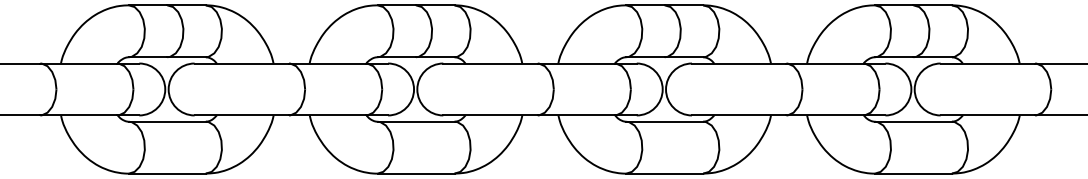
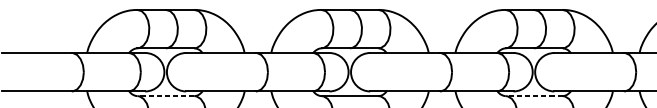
line: (167, 121) -> (166, 95), solid -> dashed
line: (664, 121) -> (534, 95), solid -> dashed

